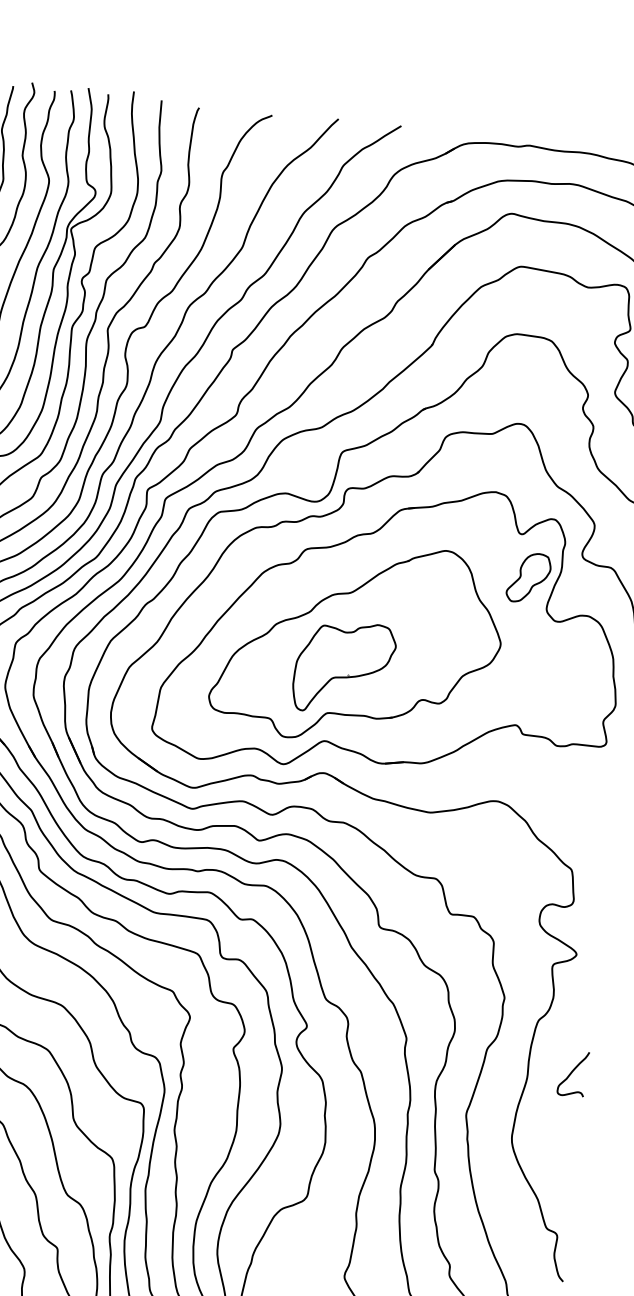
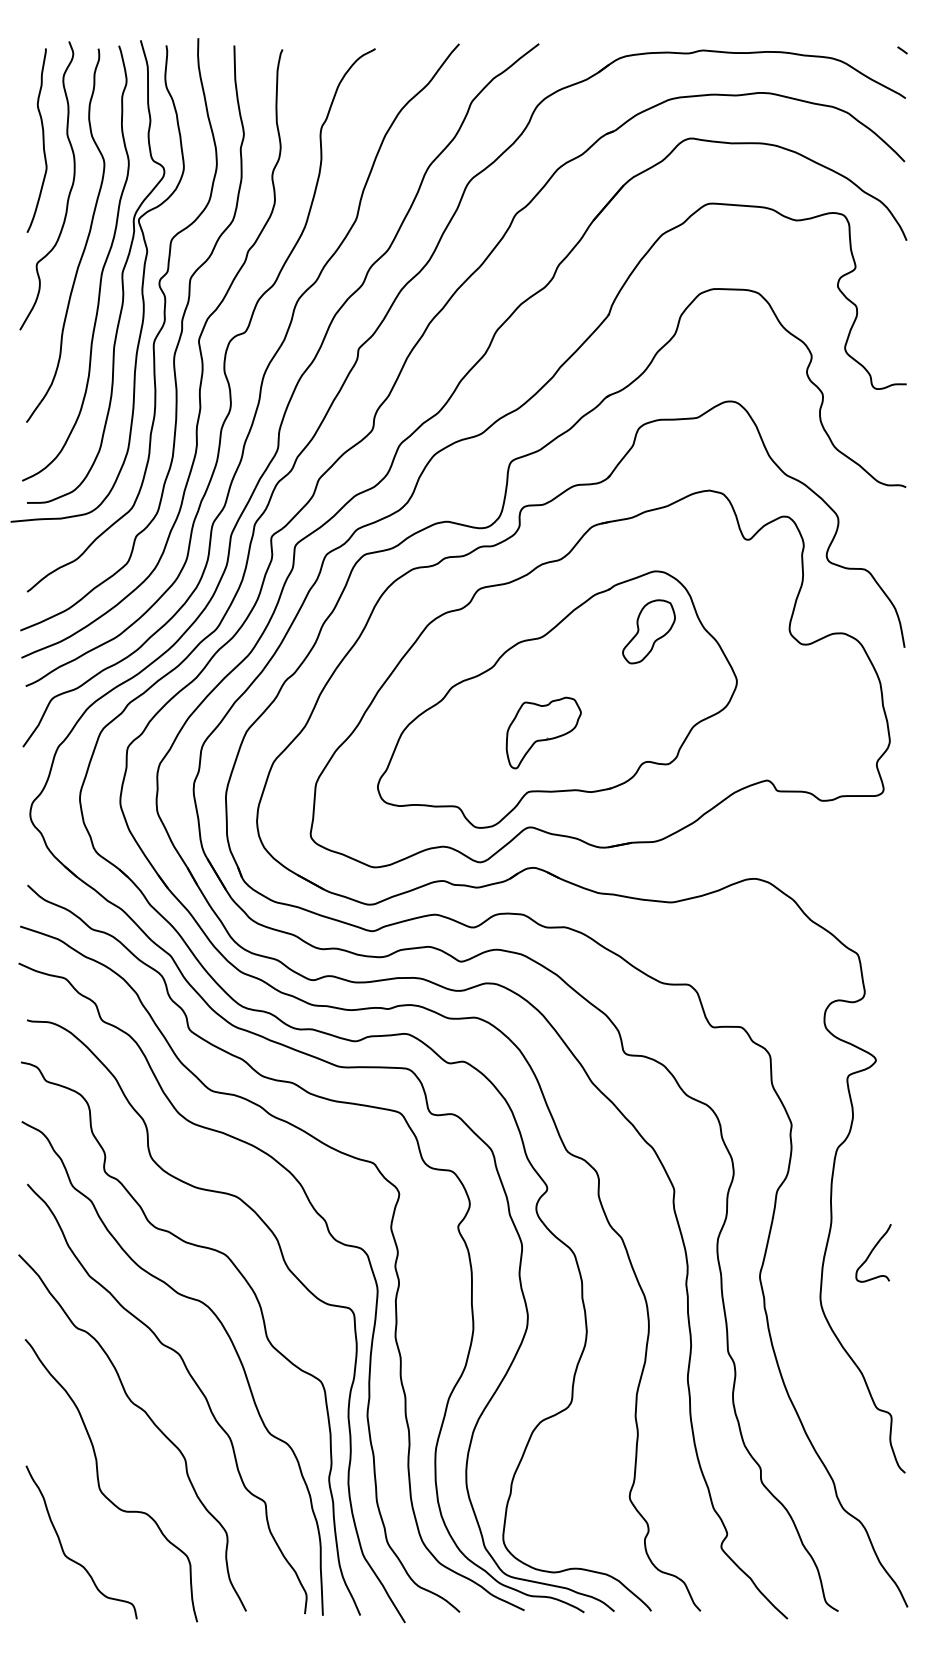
part: (528, 577) -> (648, 631), moved
part: (344, 667) -> (543, 732), size x0.6
curve: (572, 1072) -> (872, 1252), moved

